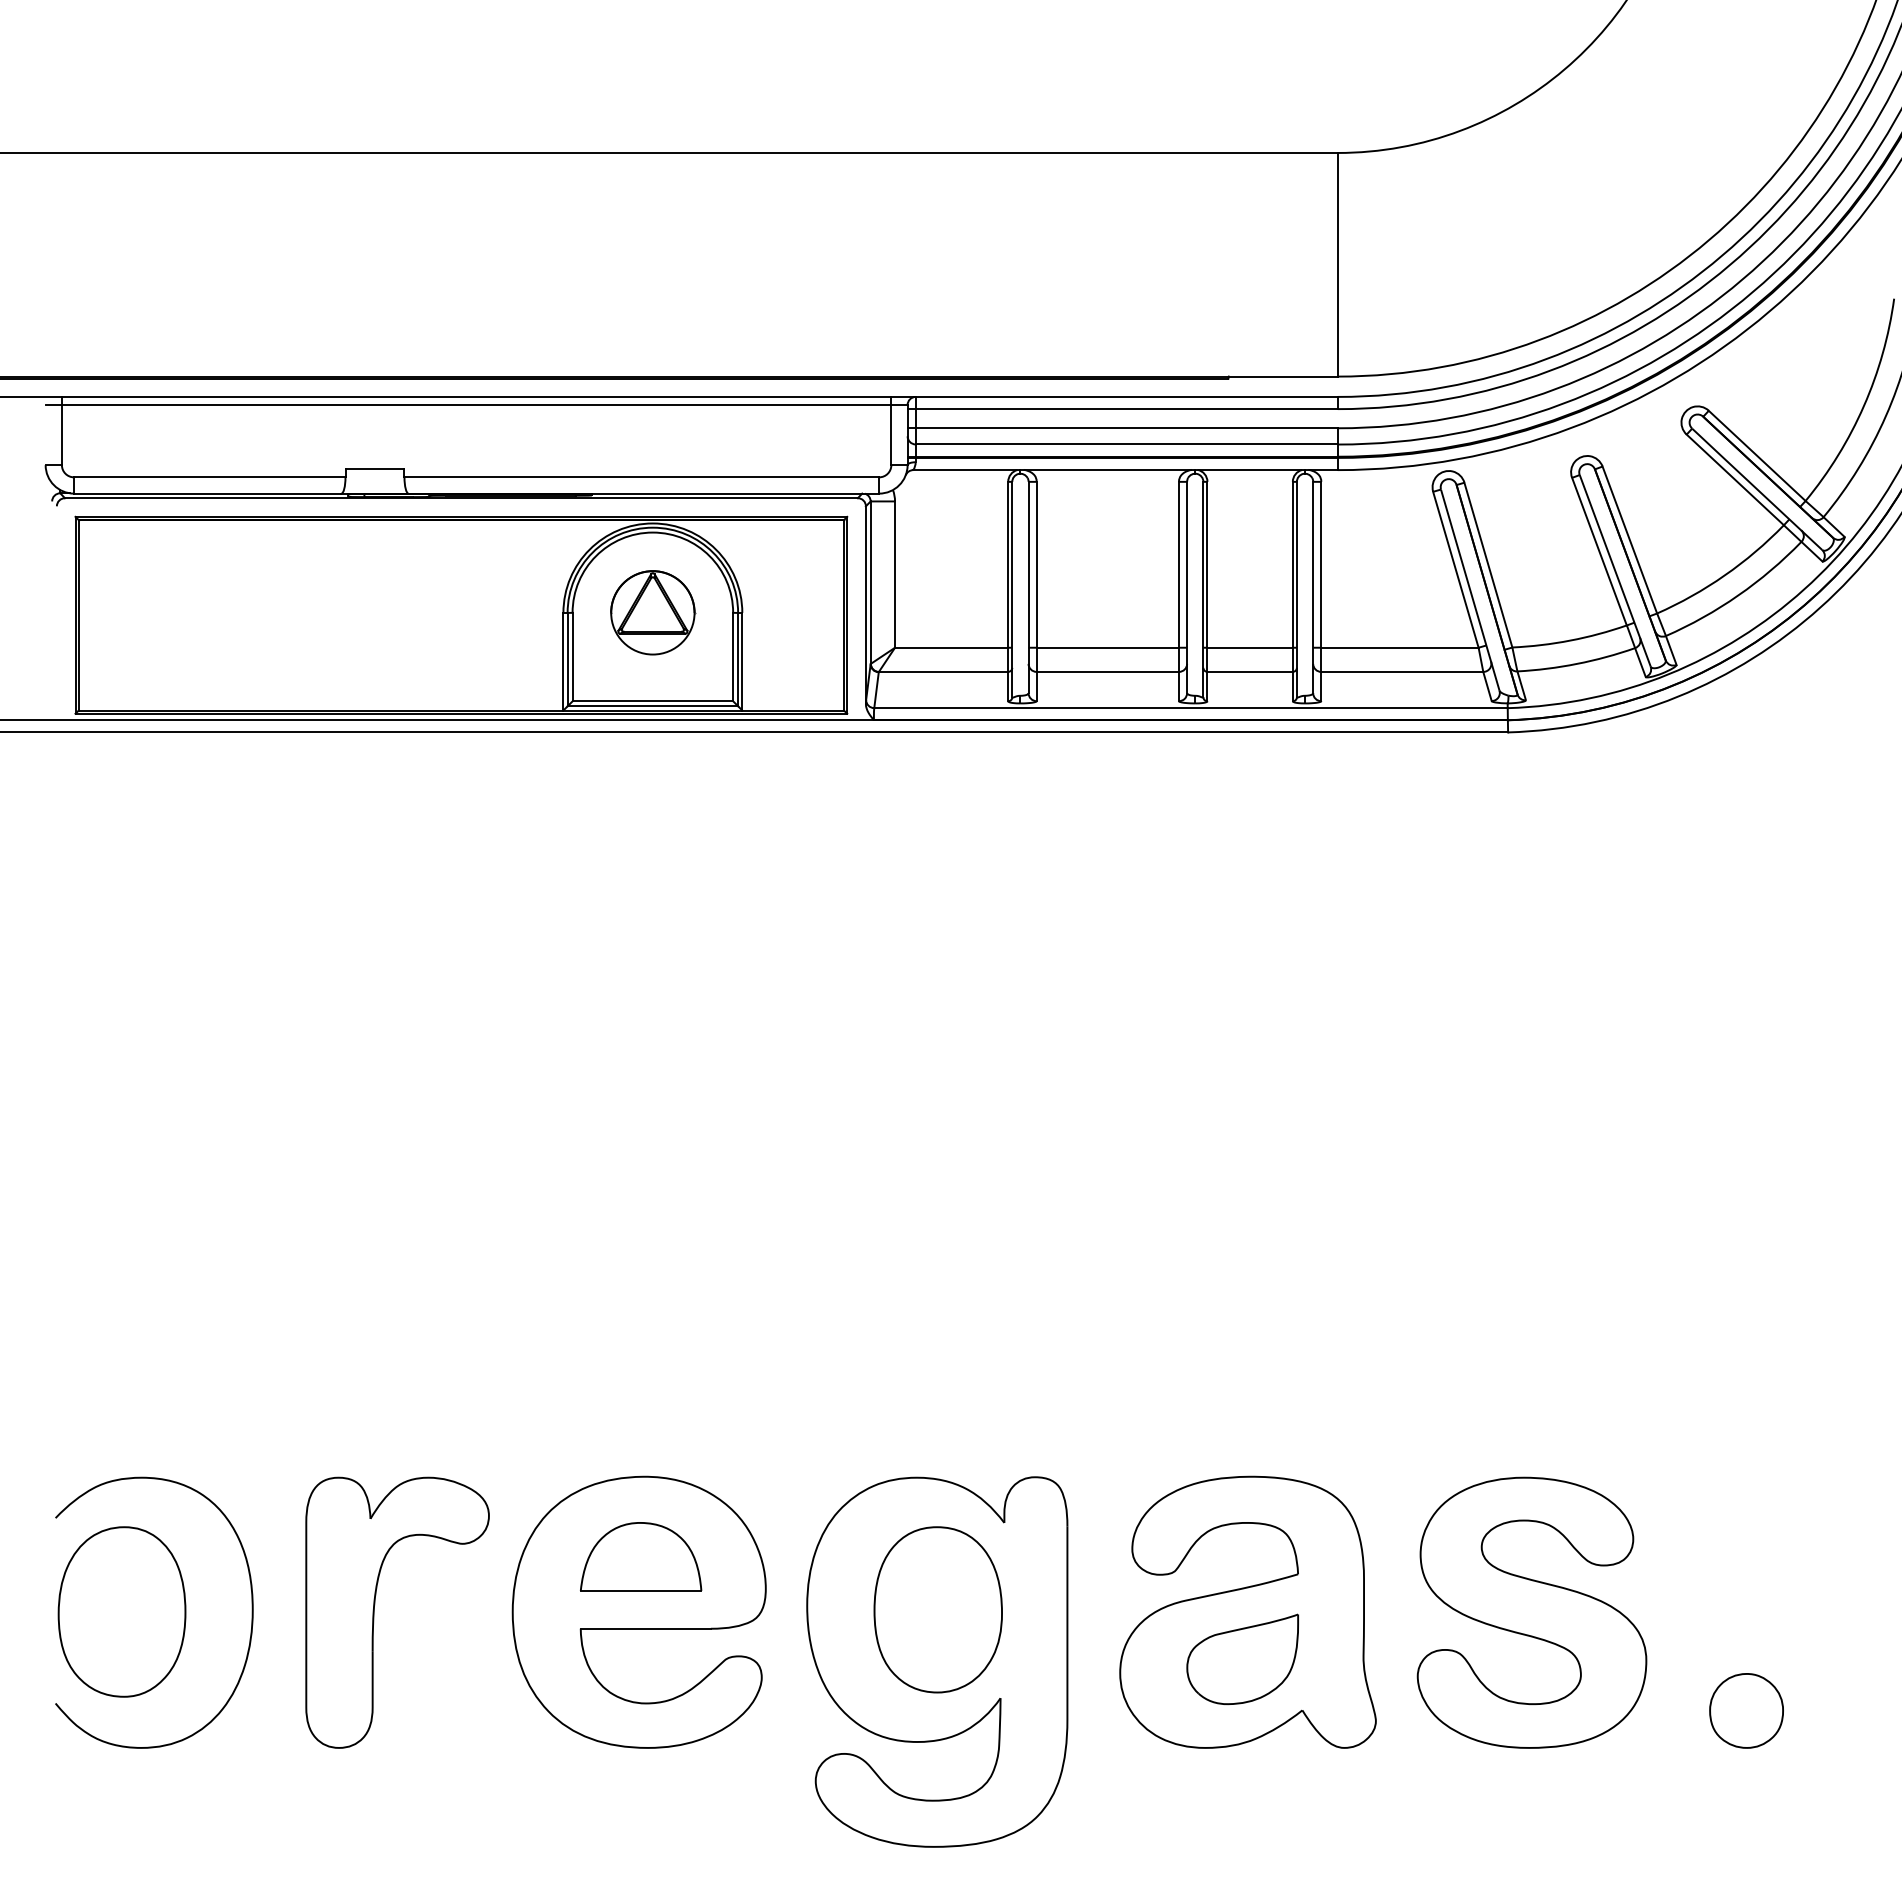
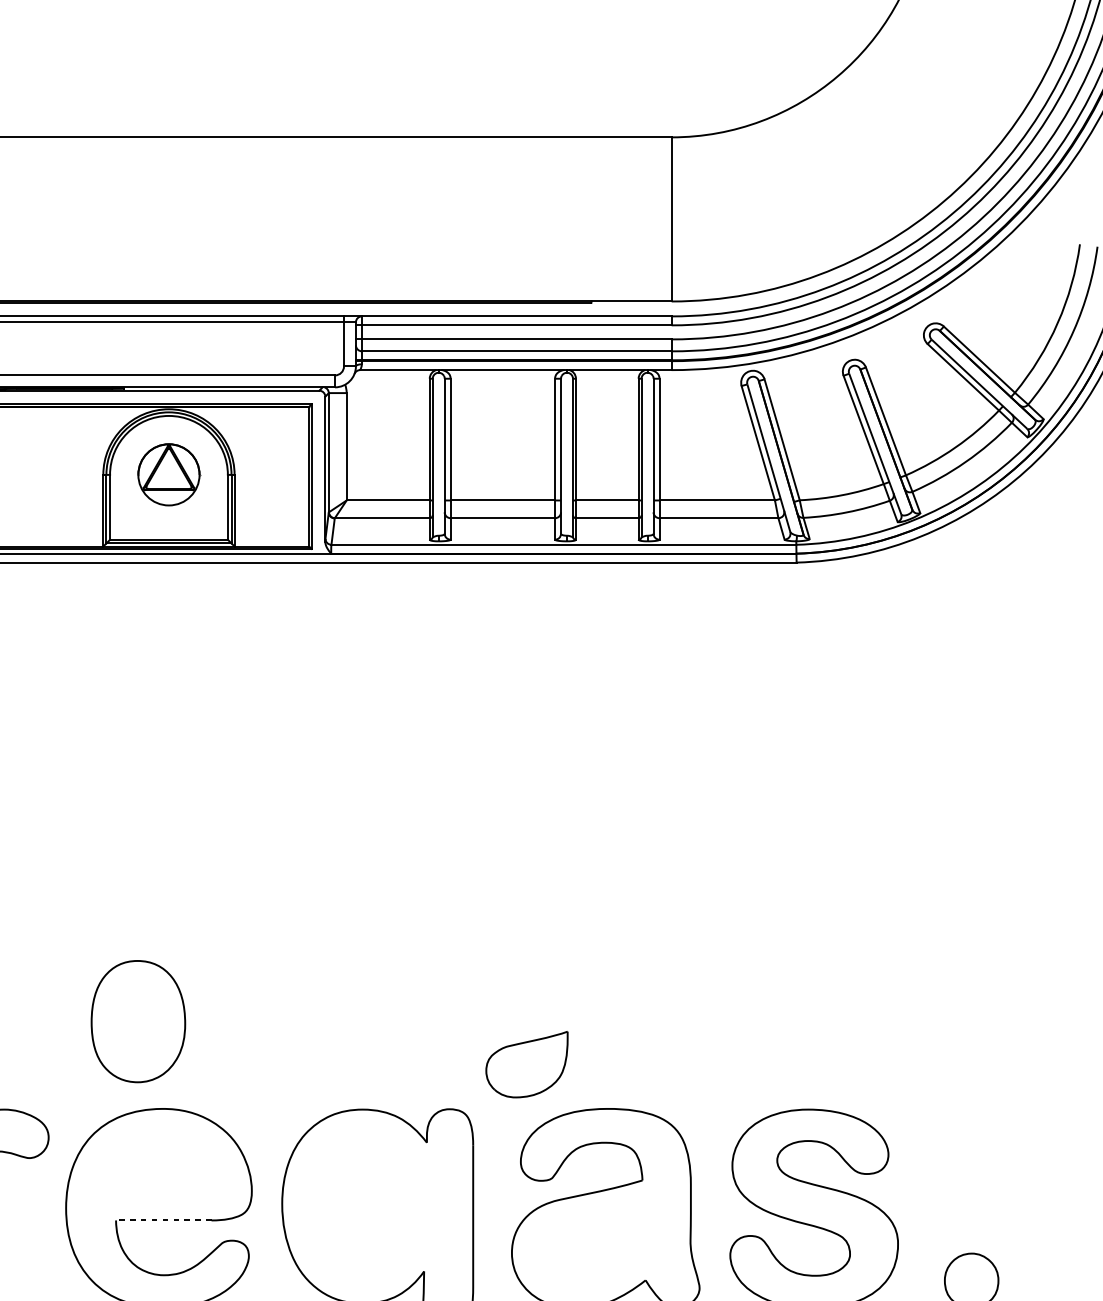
part: (641, 1556) -> (160, 1167), removed
part: (937, 1609) -> (137, 1021), moved
line: (645, 1628) -> (163, 1220), solid -> dashed
part: (1242, 1659) -> (526, 1064), moved

